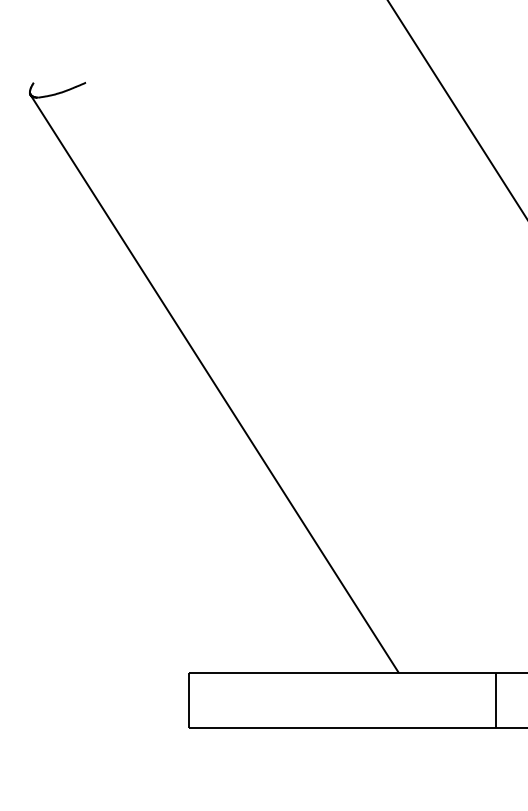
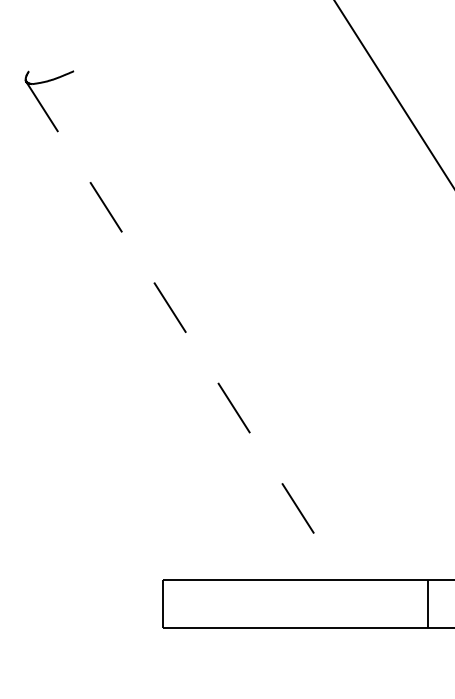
line: (214, 383) -> (184, 330), solid -> dashed

